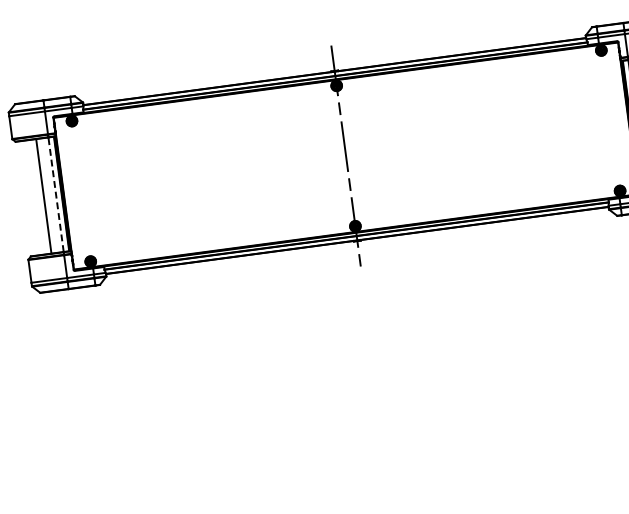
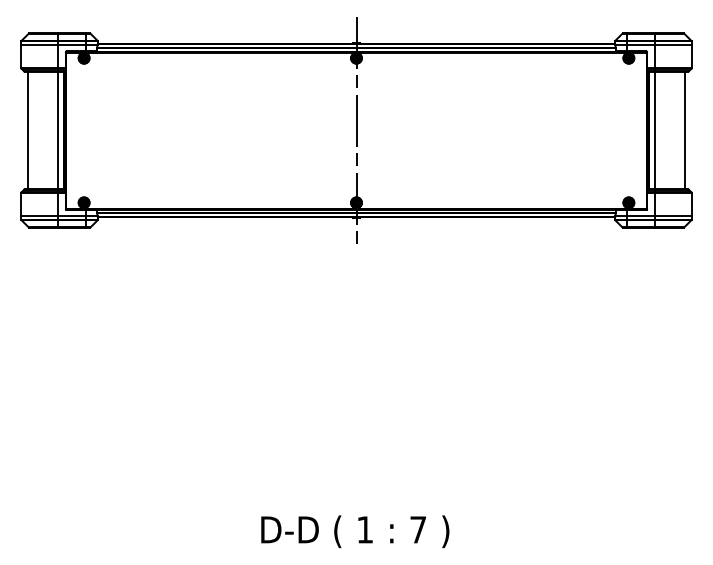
line: (56, 194) -> (58, 130), dashed -> solid
line: (43, 196) -> (27, 130), moved

